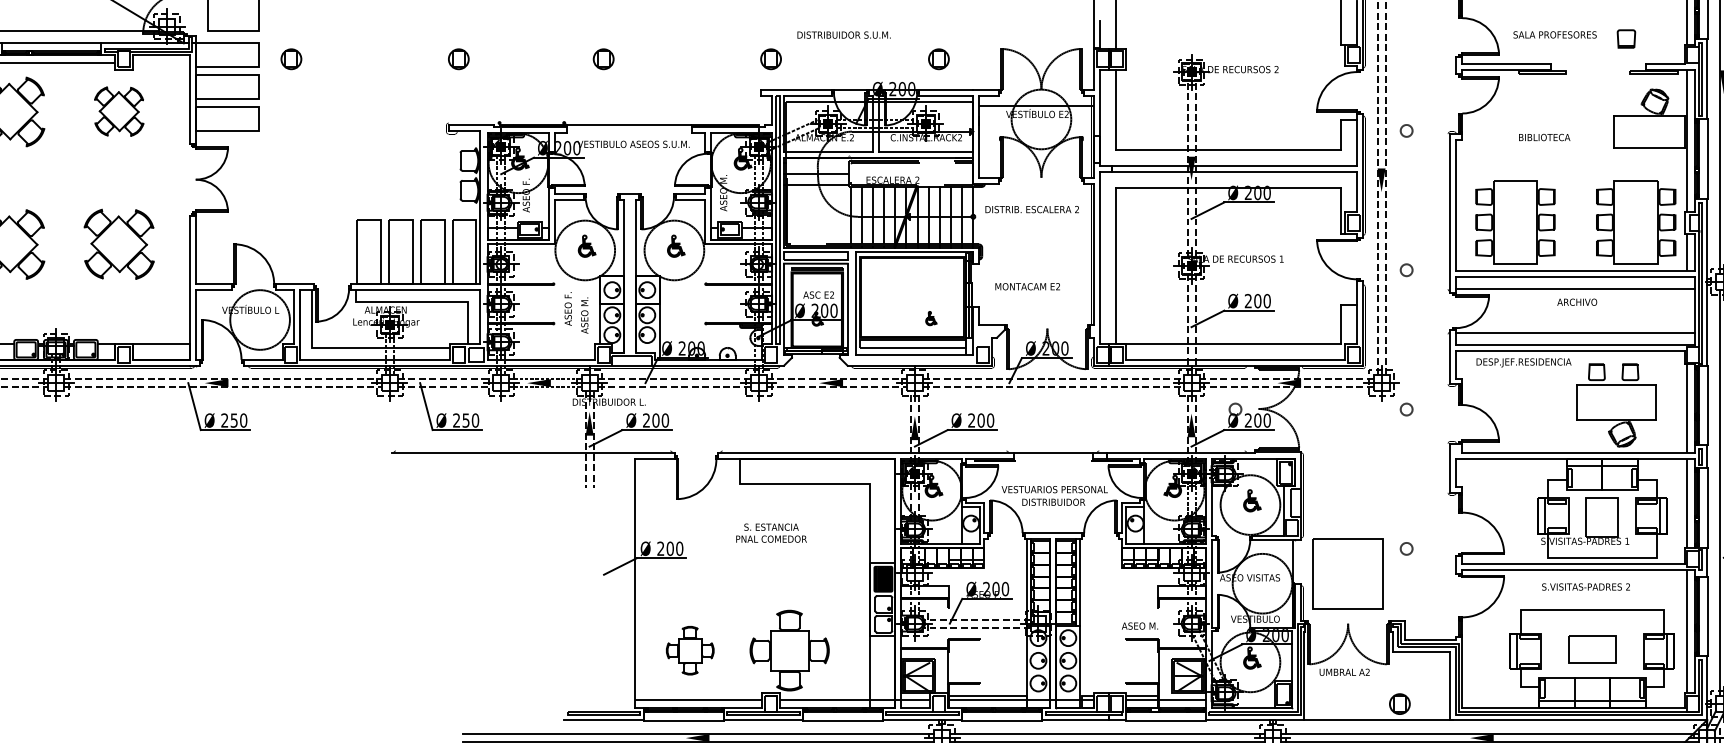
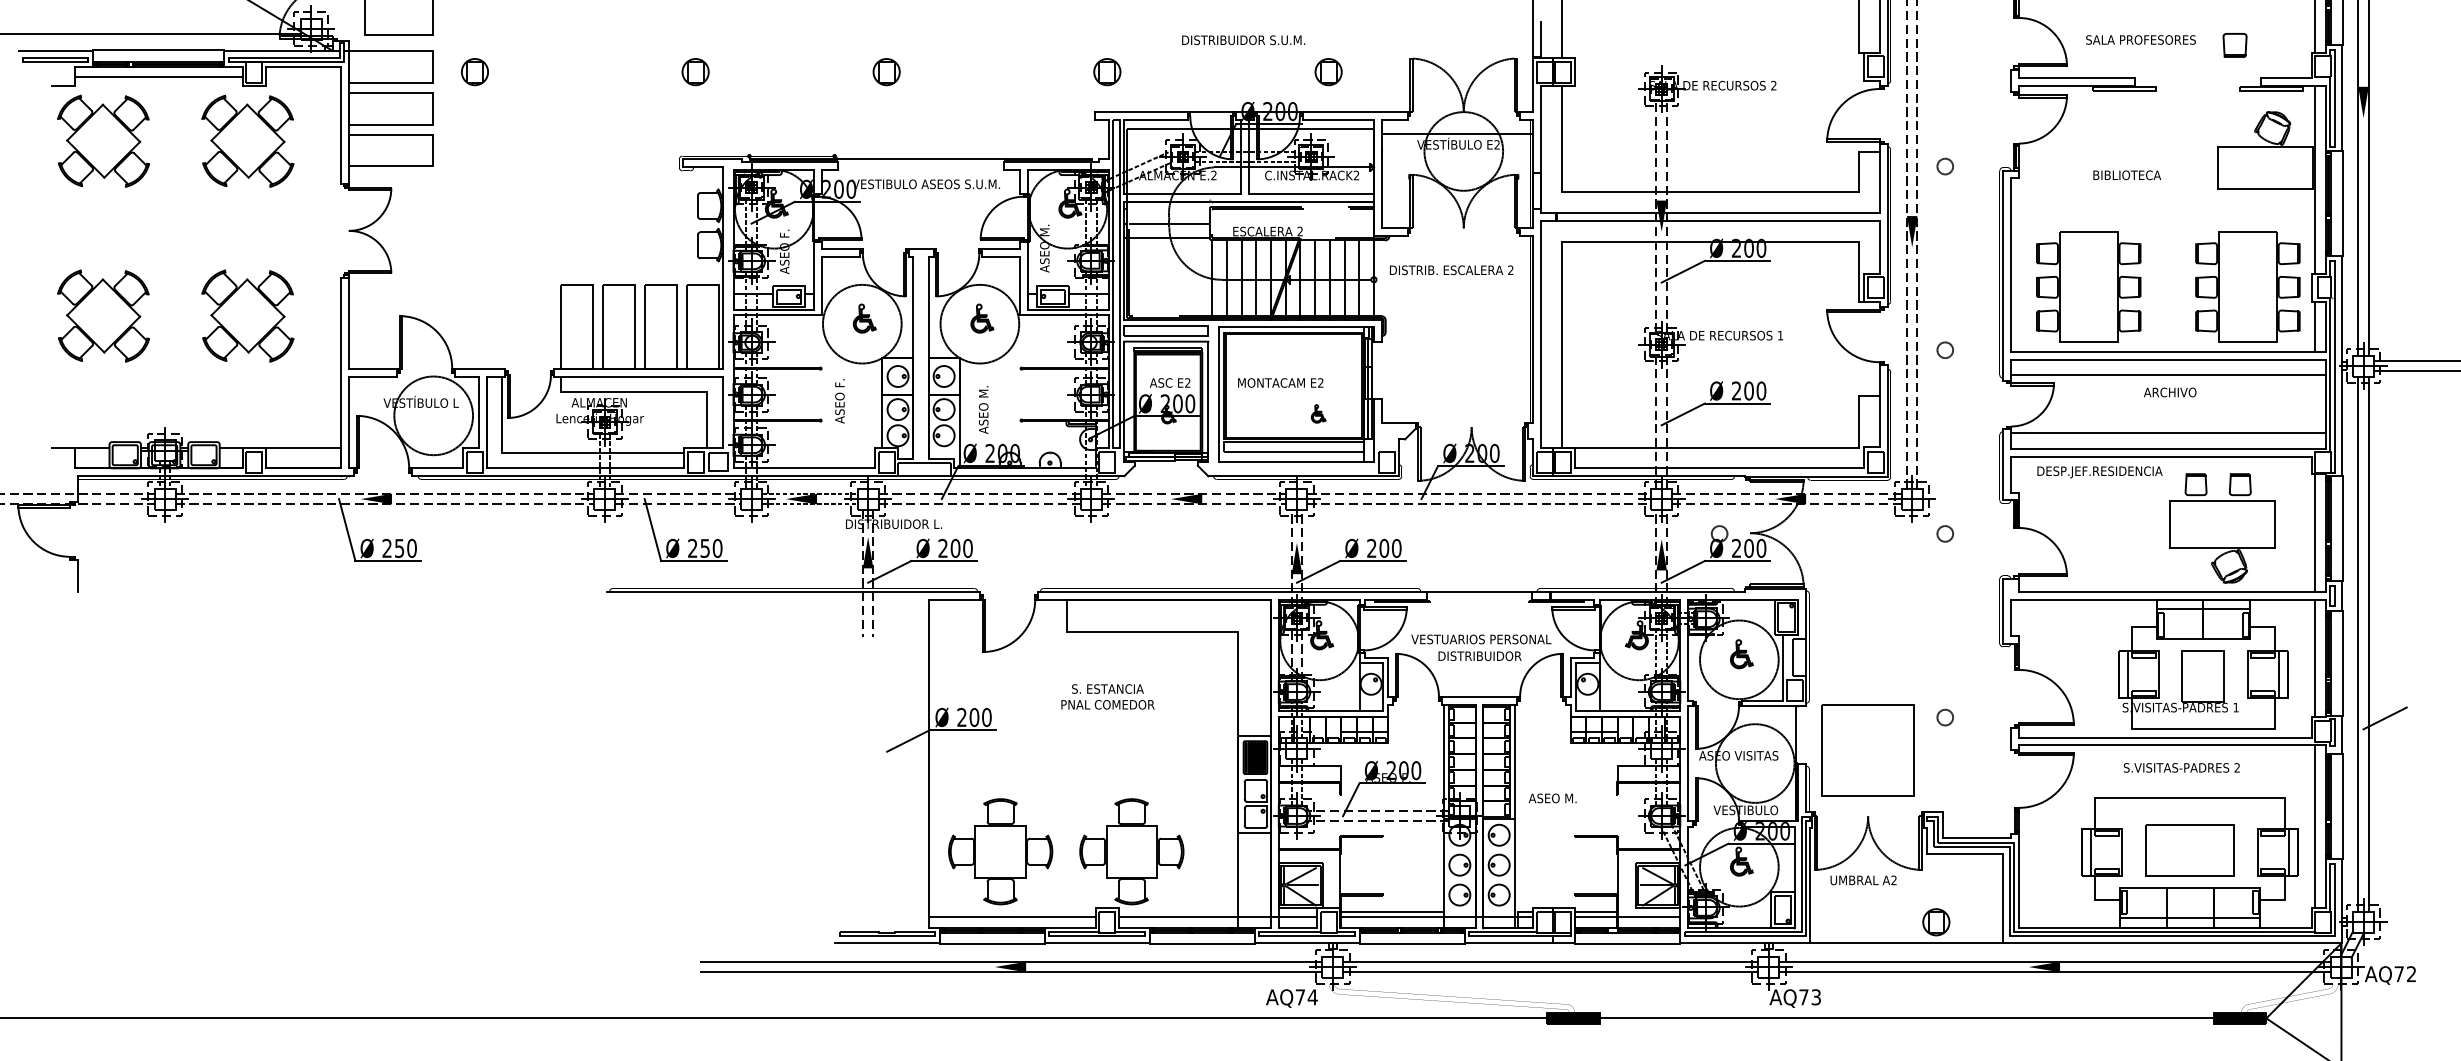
text: (844, 35) -> (1243, 40), moved
part: (118, 111) -> (247, 140), size x1.43
text: (1027, 286) -> (1280, 382), moved
text: (584, 315) -> (983, 409), moved
text: (1139, 626) -> (1552, 798), moved
part: (1591, 649) -> (2189, 850), size x1.43
part: (690, 650) -> (1000, 851), size x1.67

